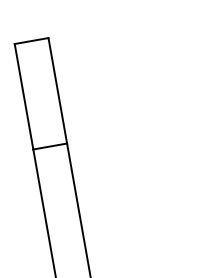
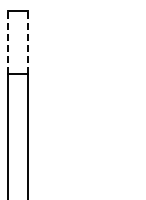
line: (57, 90) -> (27, 42), solid -> dashed
line: (23, 96) -> (7, 42), solid -> dashed

